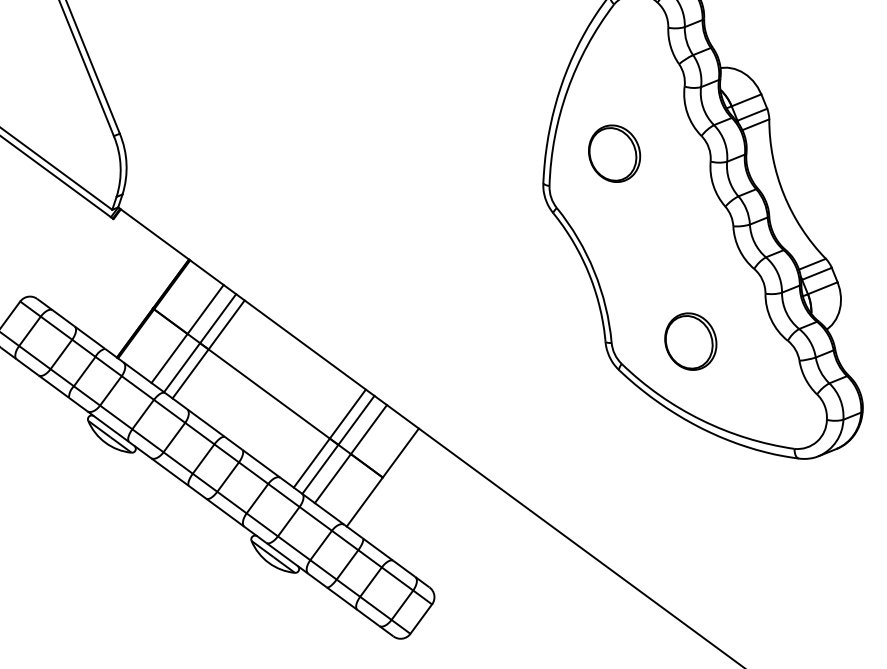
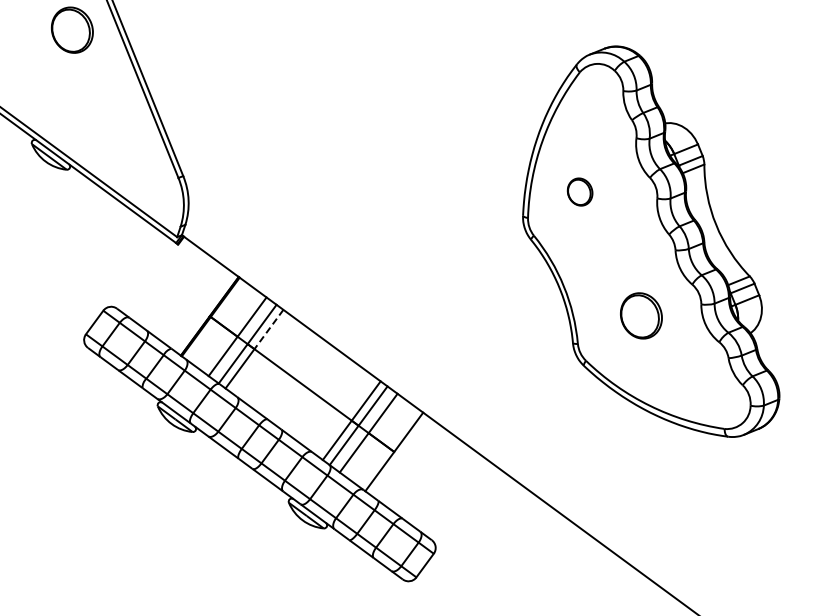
part: (613, 152) -> (579, 191), size x0.6
line: (226, 324) -> (268, 329), solid -> dashed
part: (690, 341) -> (641, 315), moved

